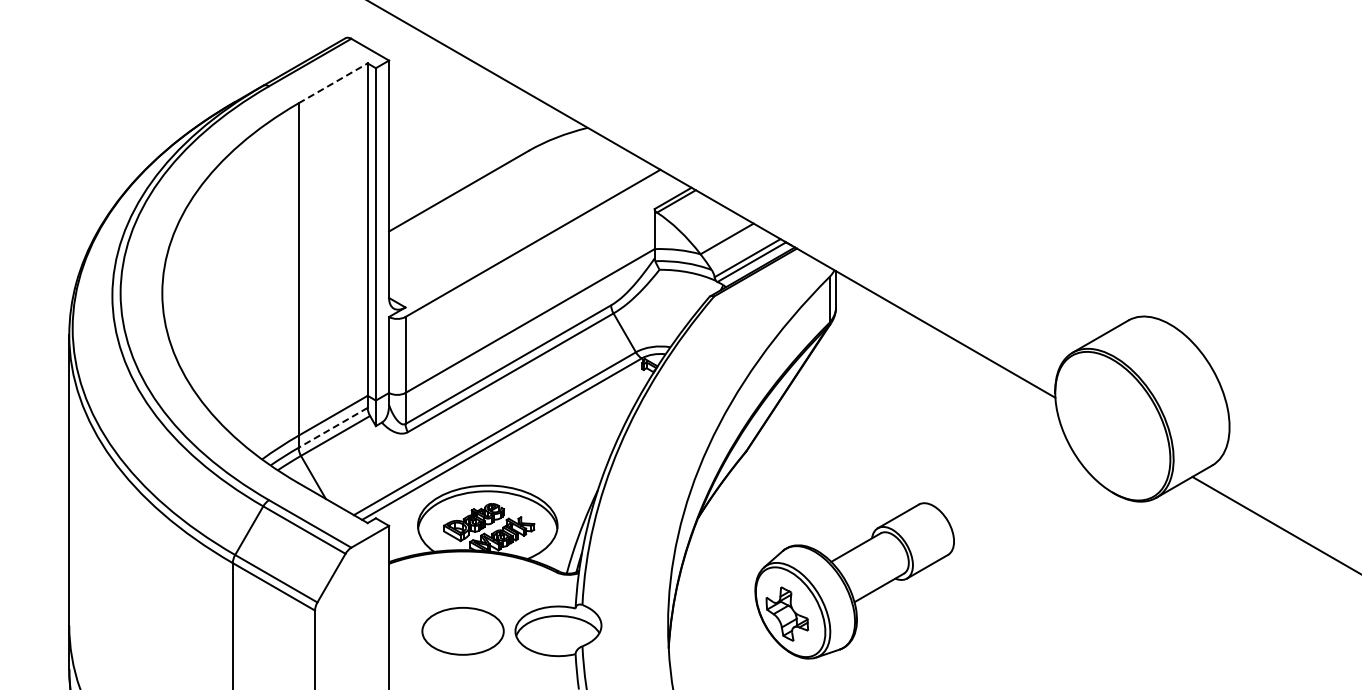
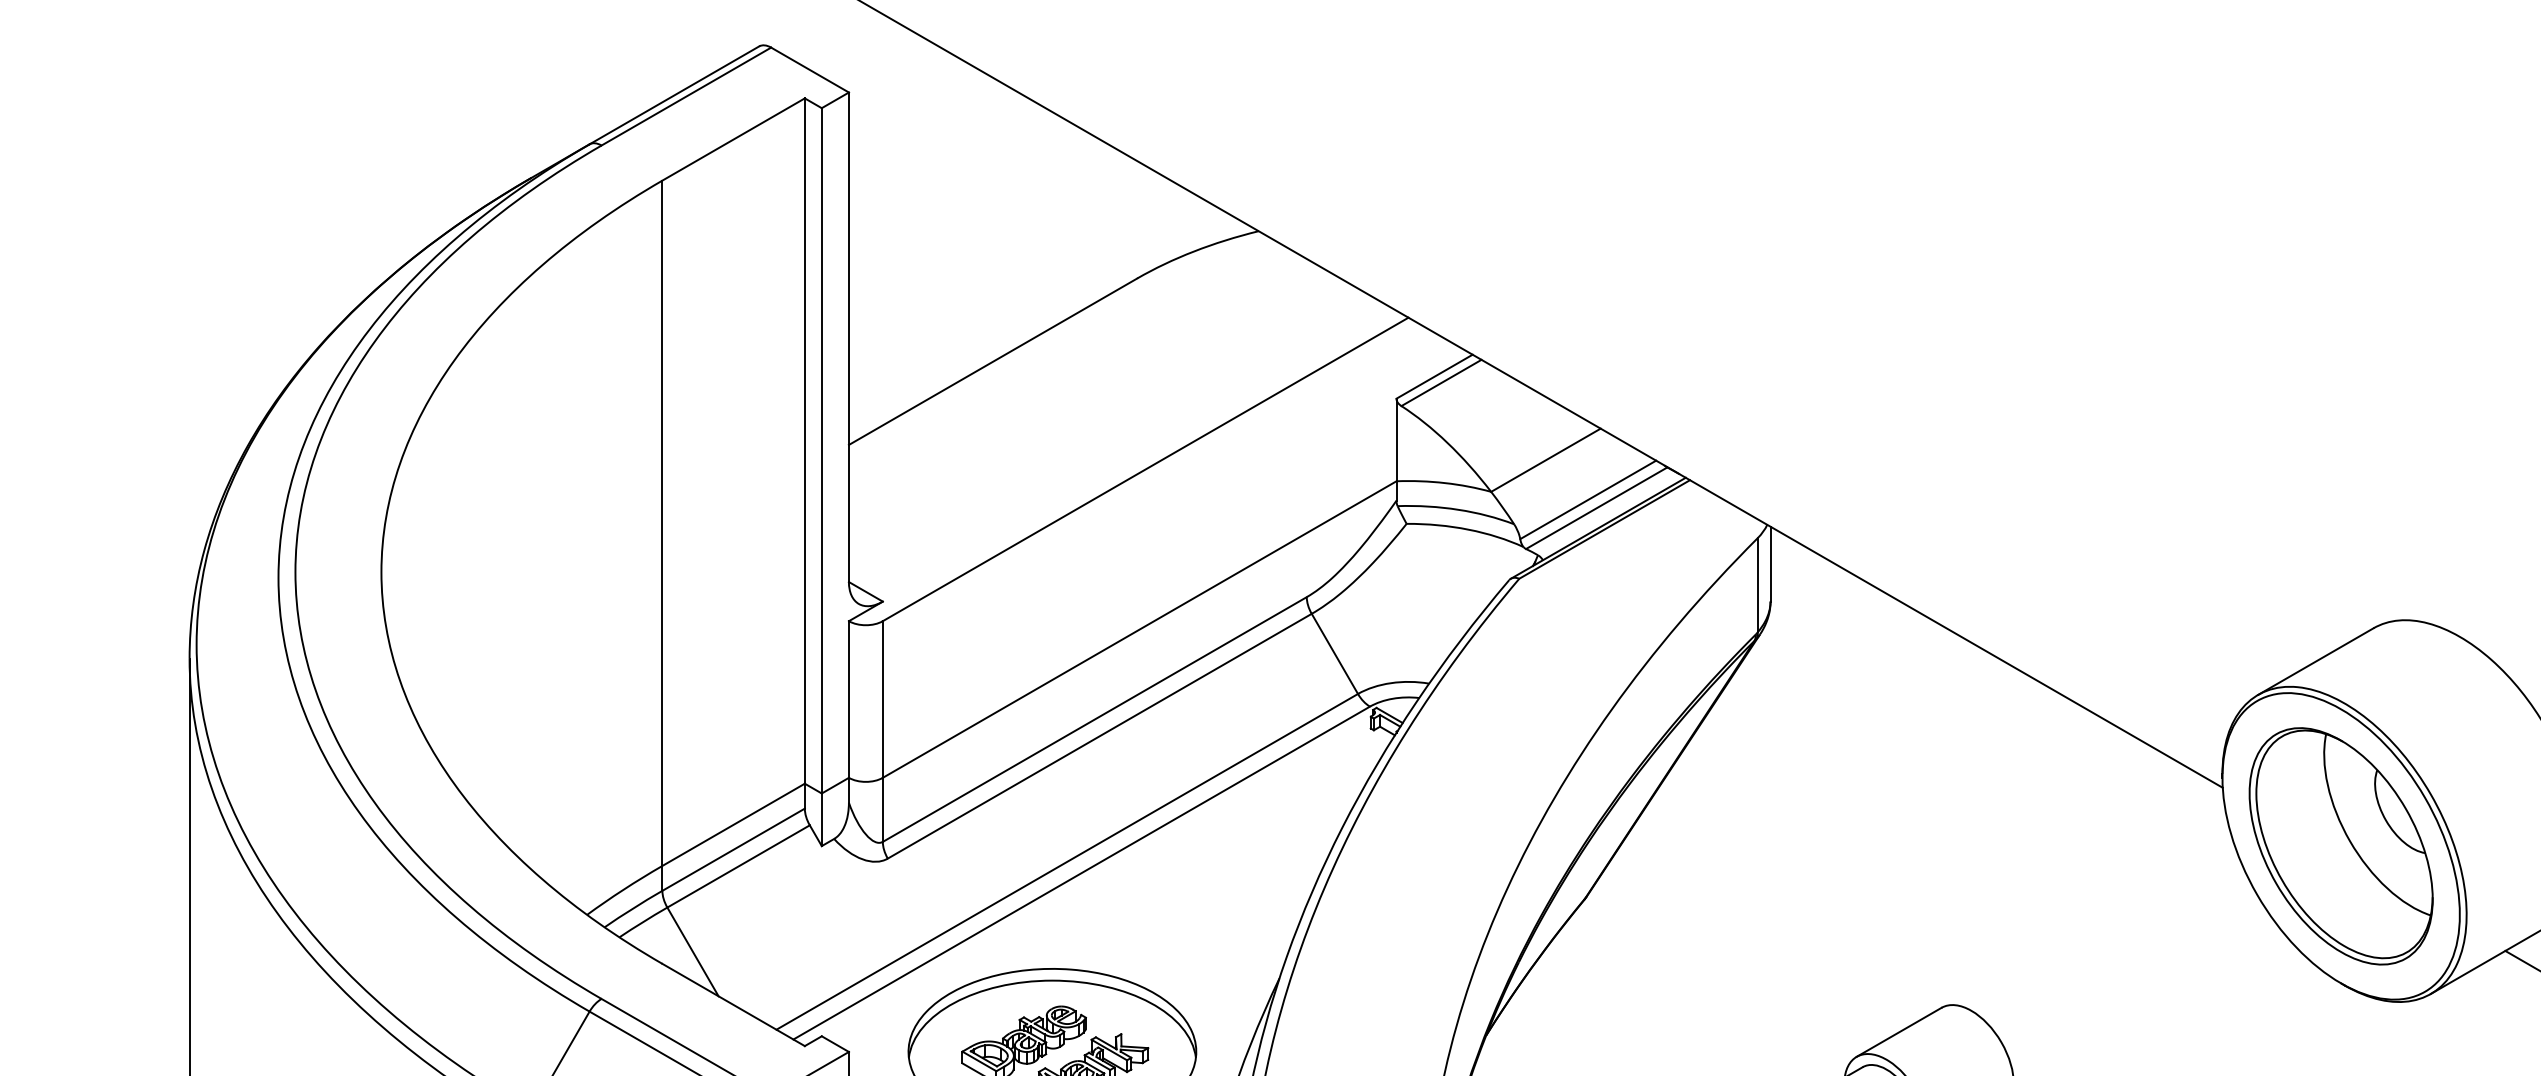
line: (333, 83) -> (734, 139), dashed -> solid
part: (1112, 426) -> (2340, 846), added
line: (333, 427) -> (734, 849), dashed -> solid

